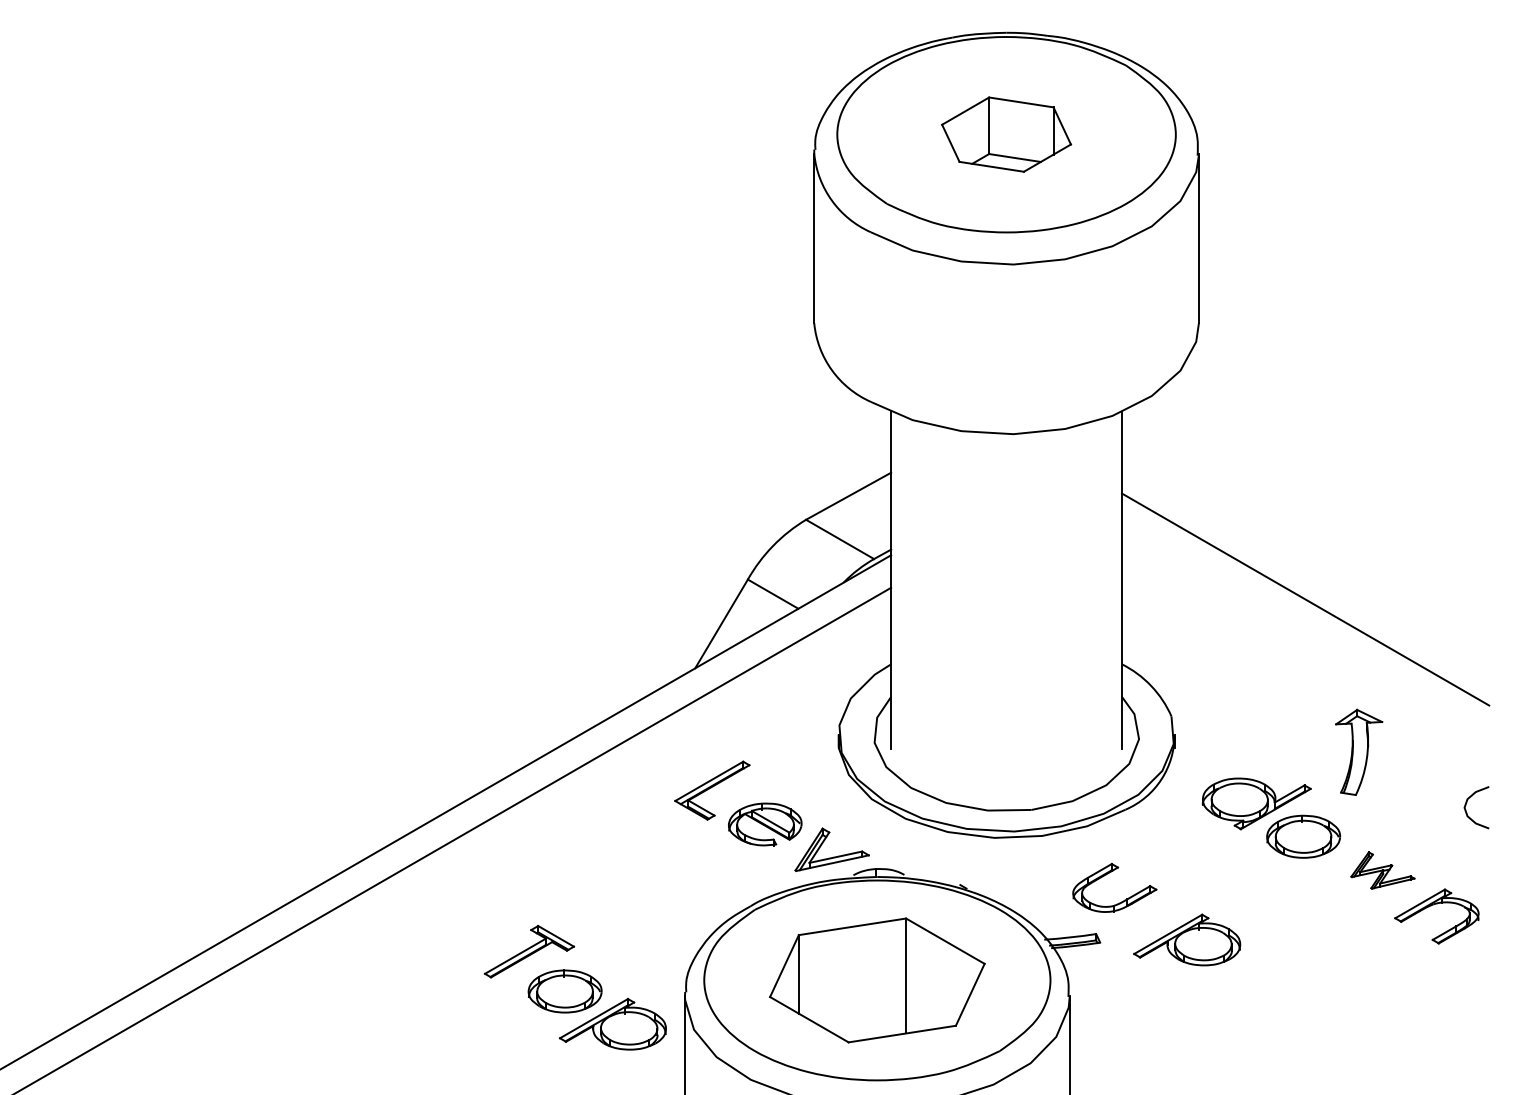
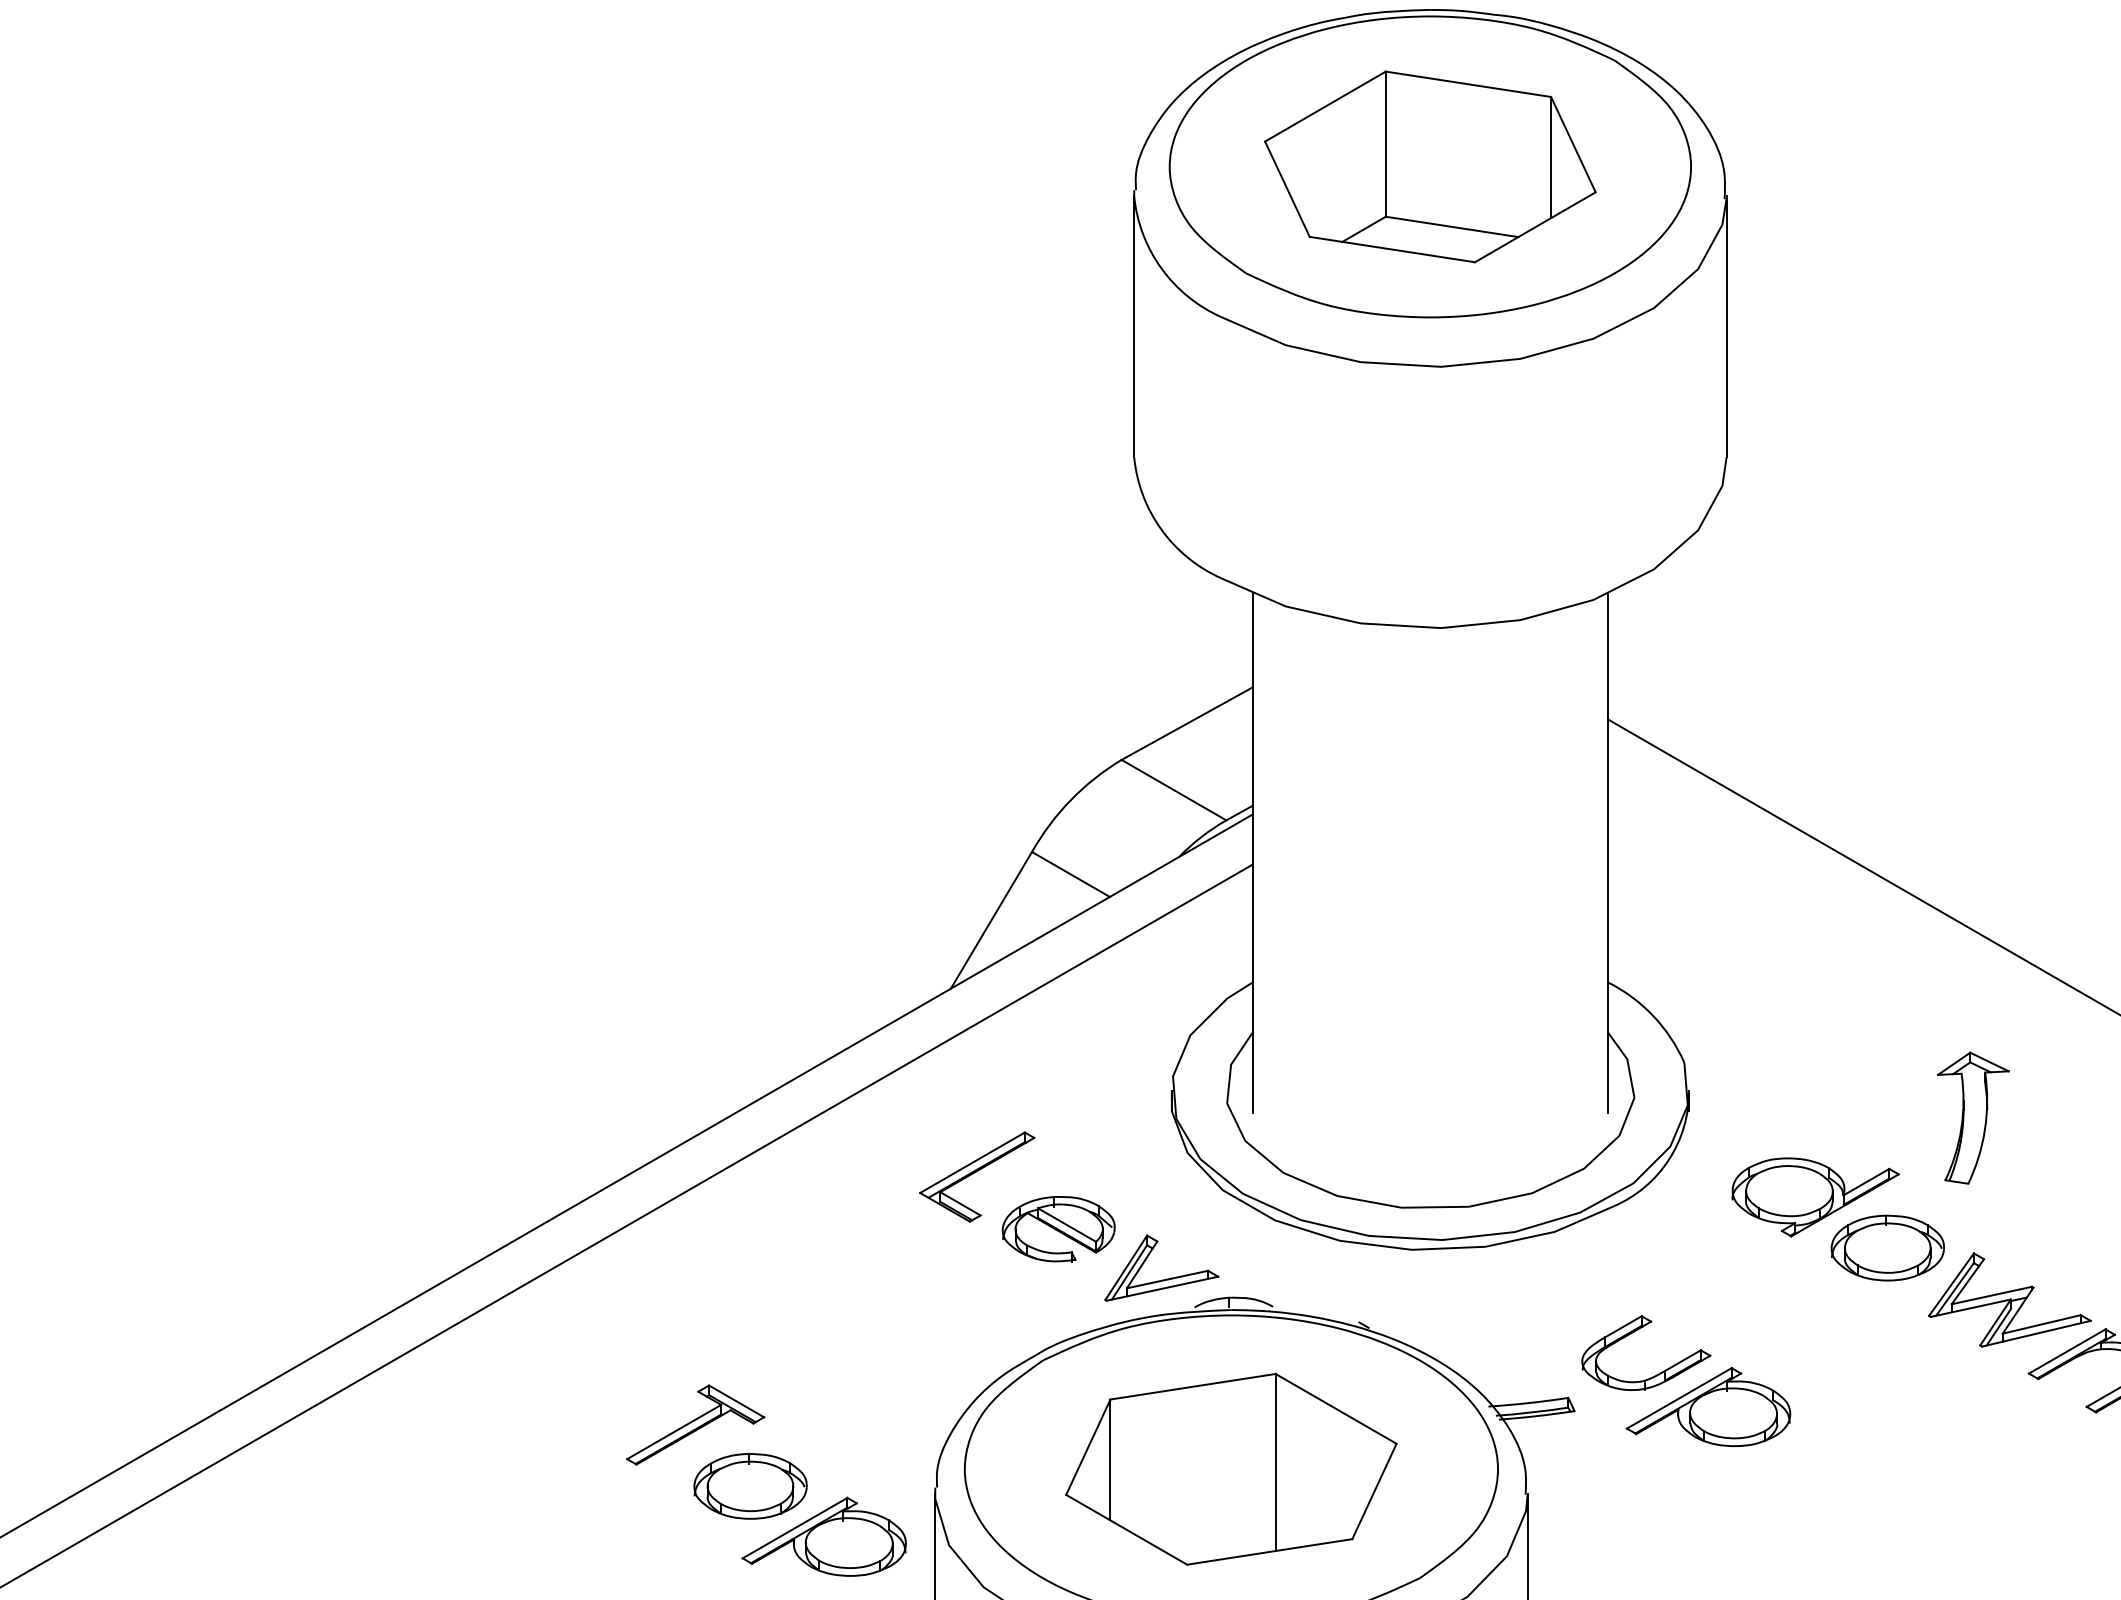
part: (1006, 134) -> (1430, 166), size x1.67
part: (1382, 870) -> (2009, 1300), size x1.67
part: (1108, 874) -> (1636, 1332), moved

